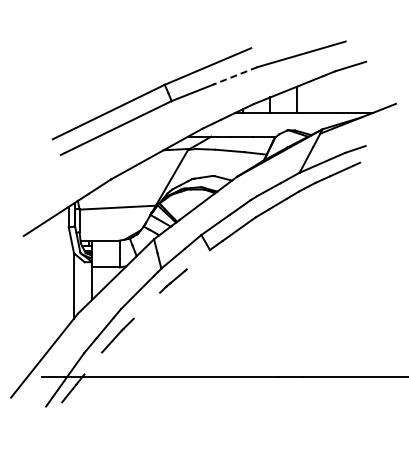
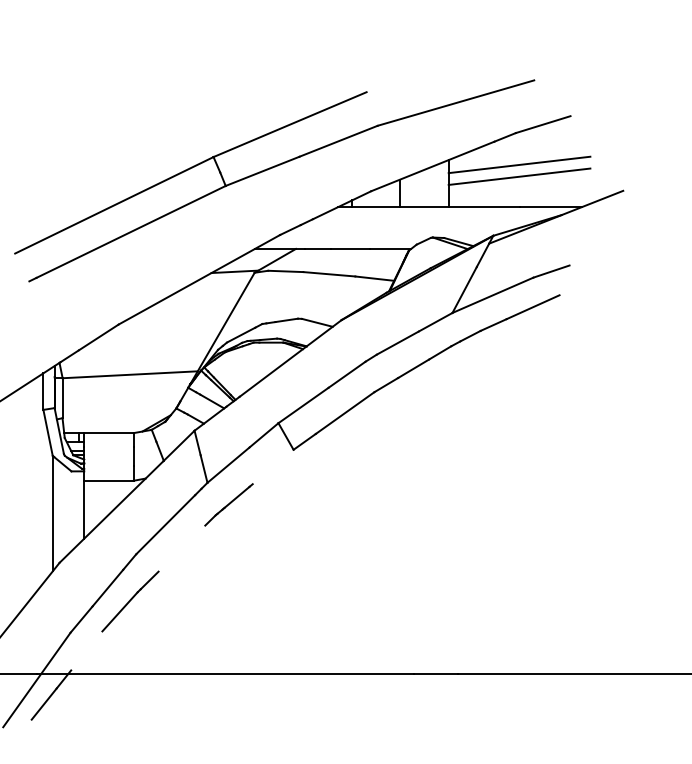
line: (235, 75) -> (338, 140), dashed -> solid
line: (337, 88) -> (519, 163), added
line: (337, 95) -> (519, 175), added

